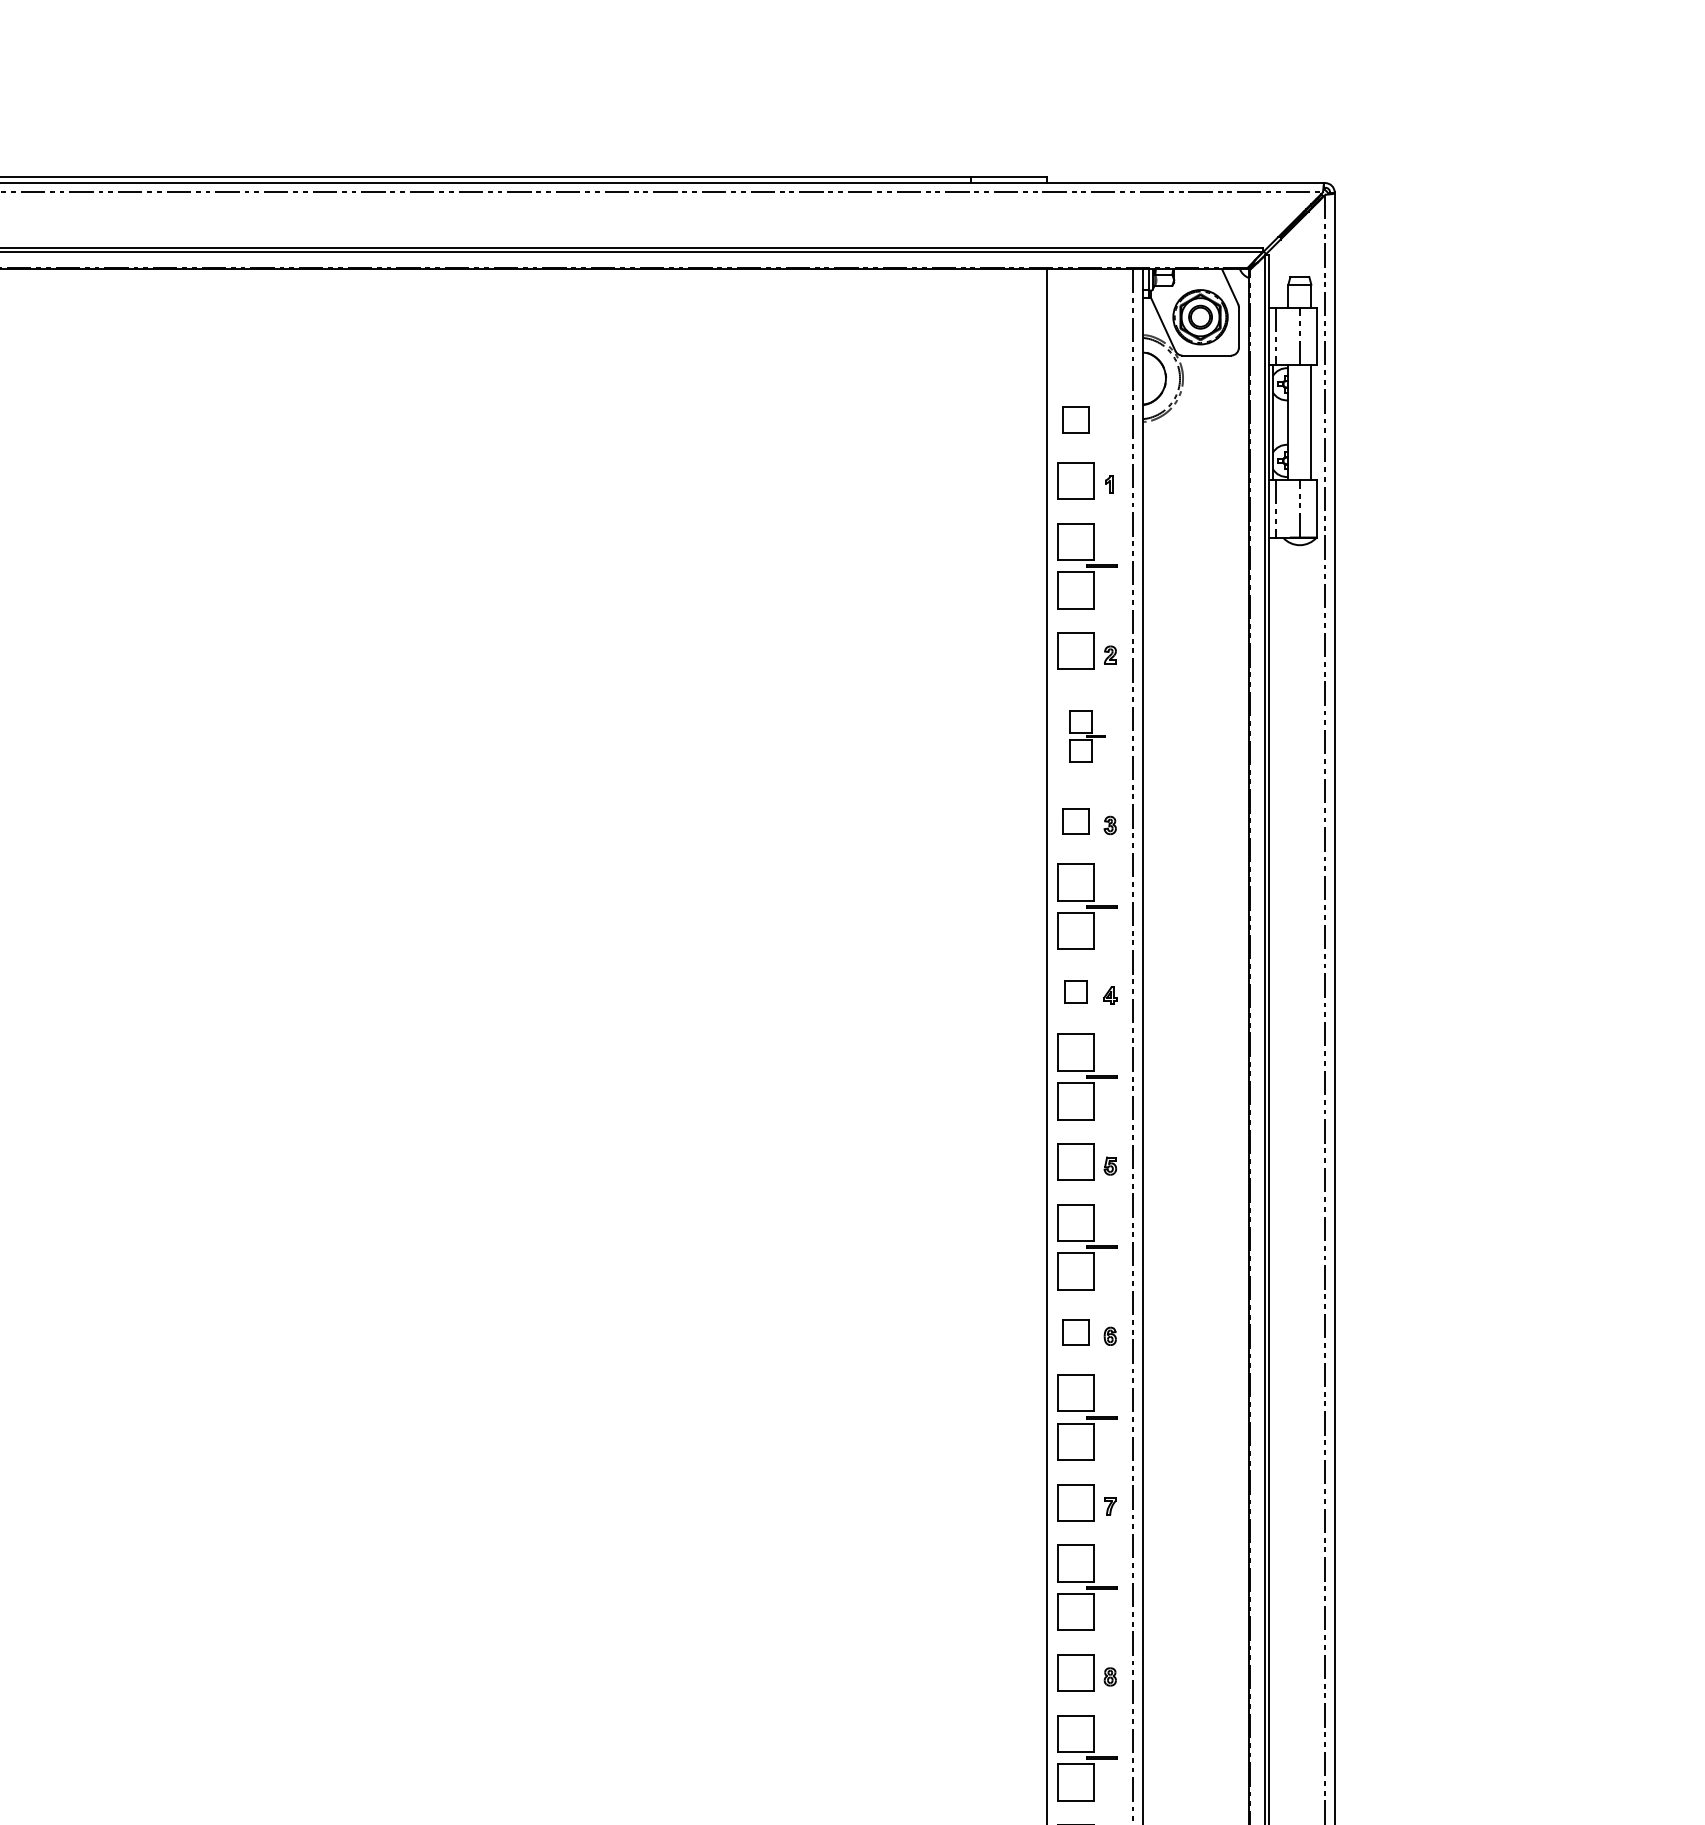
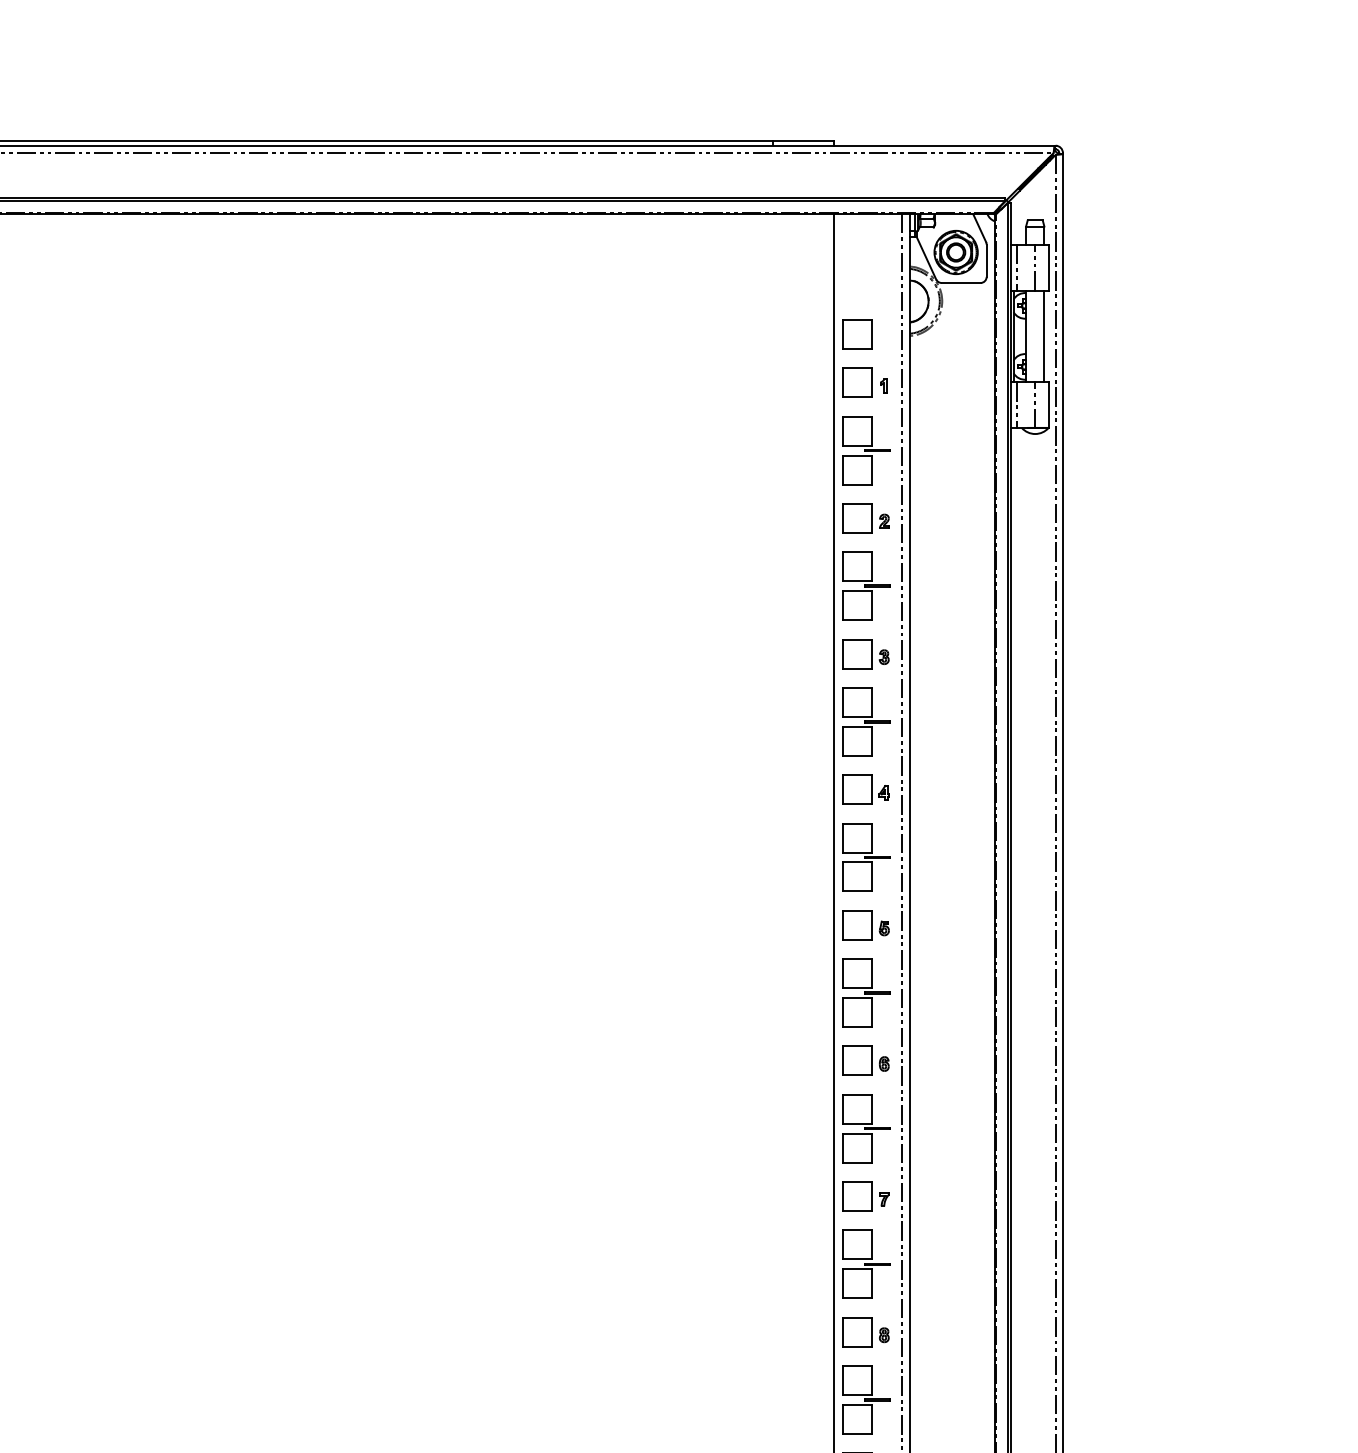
part: (1075, 419) -> (856, 333), size x1.43
part: (1087, 736) -> (866, 586), size x1.67
part: (1075, 821) -> (856, 654), size x1.43
part: (1075, 991) -> (856, 789), size x1.67
part: (1075, 1332) -> (856, 1060), size x1.43

